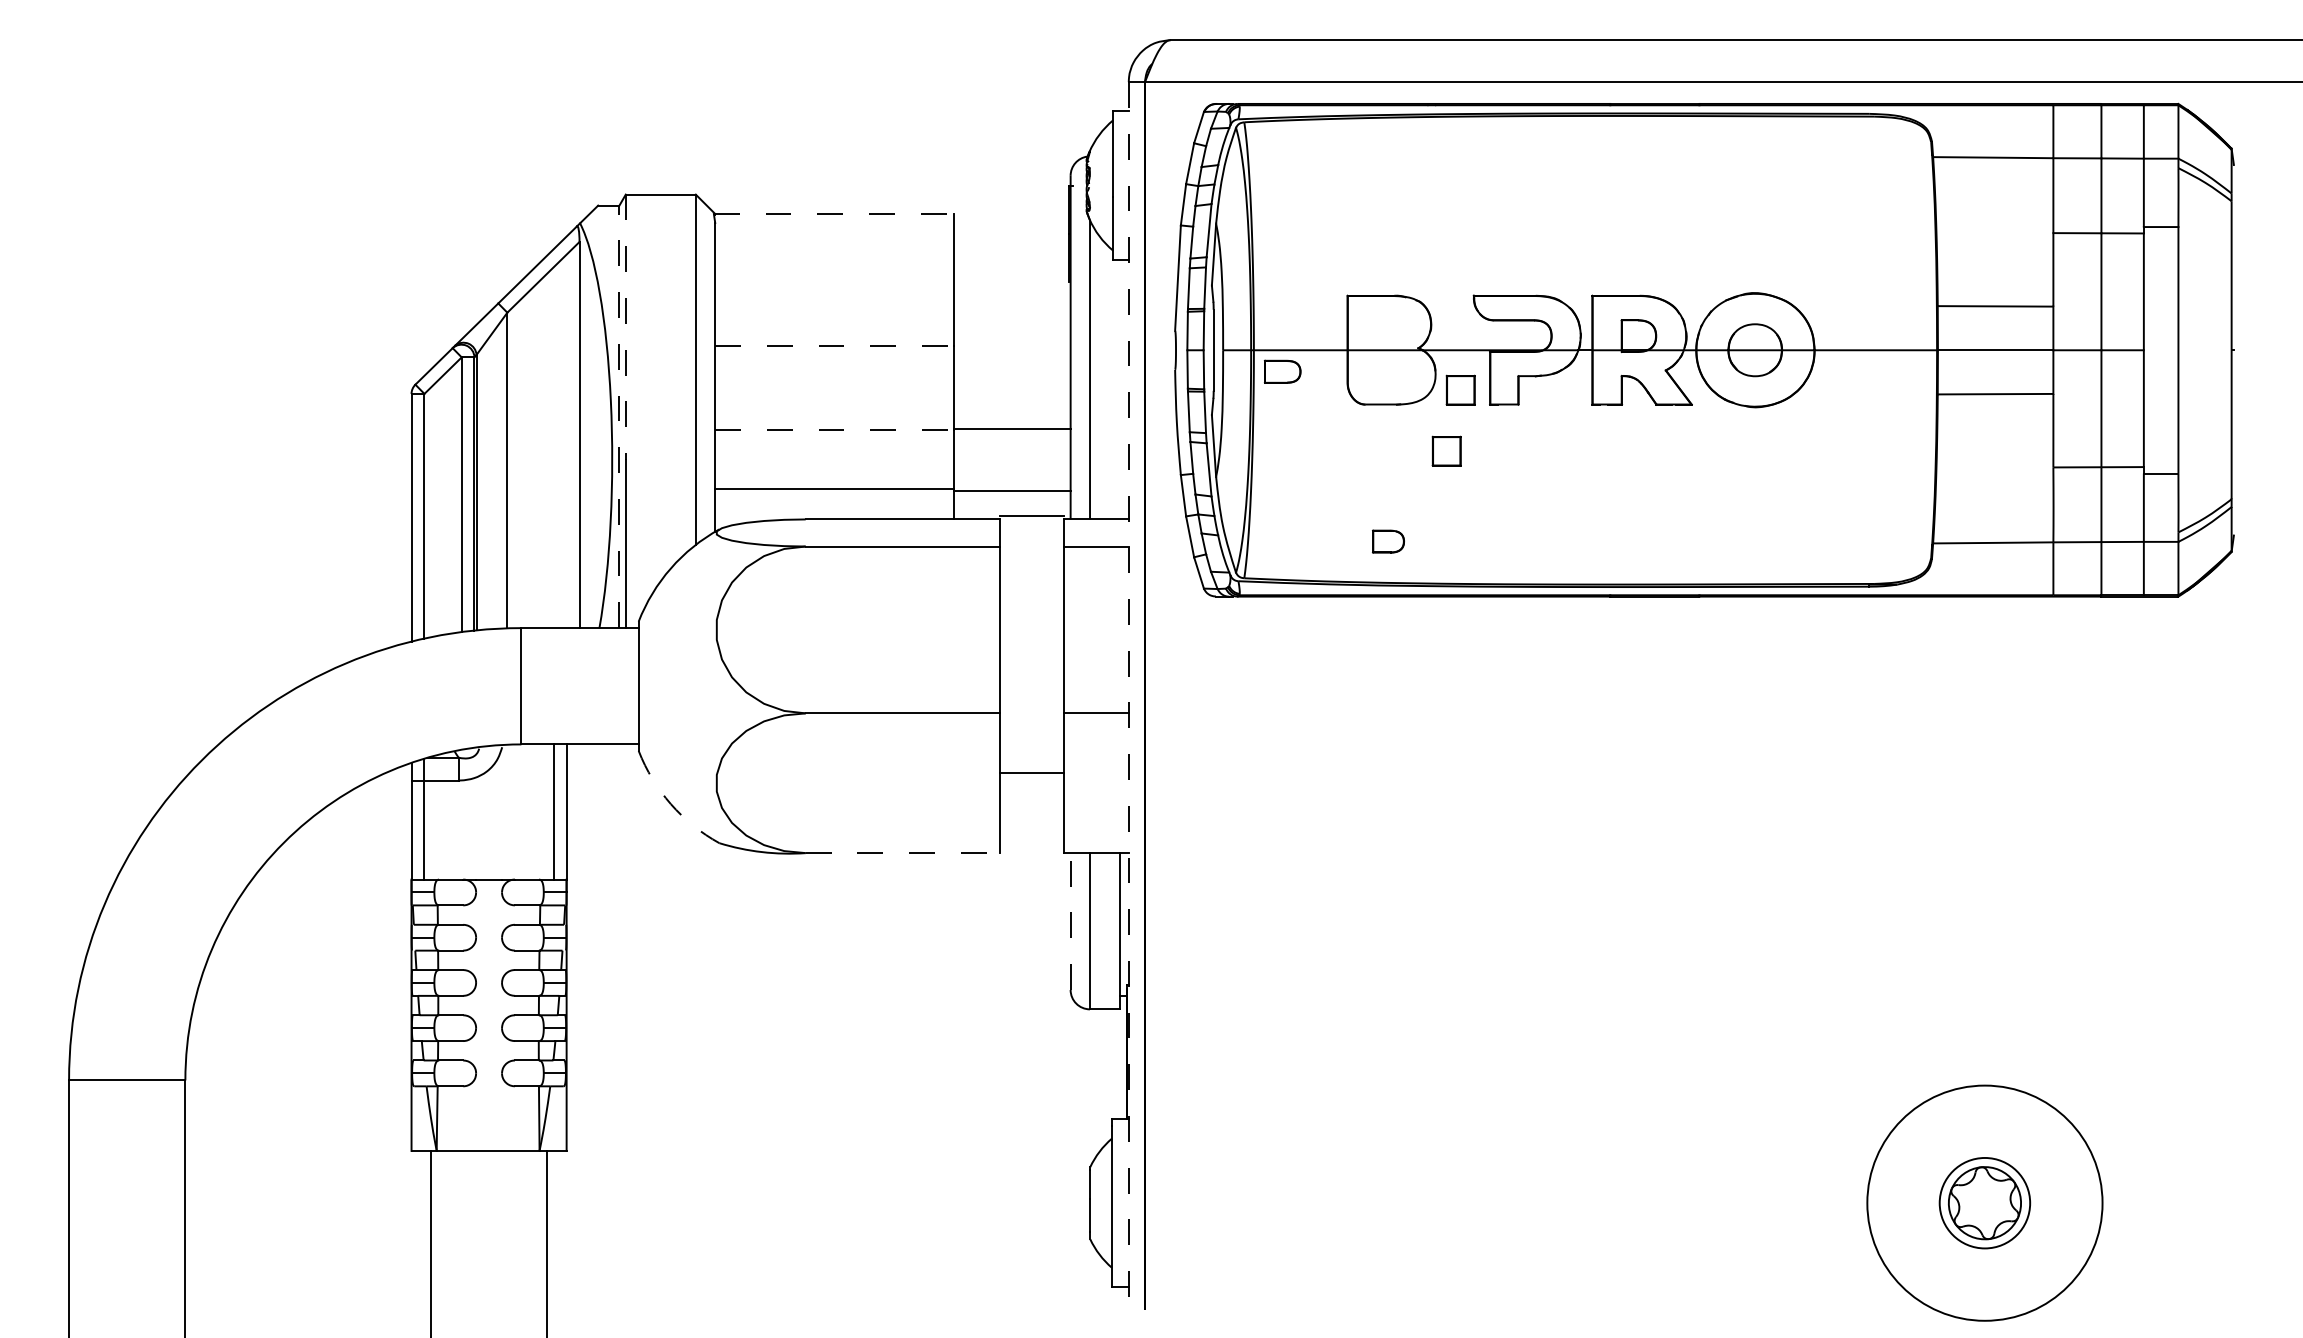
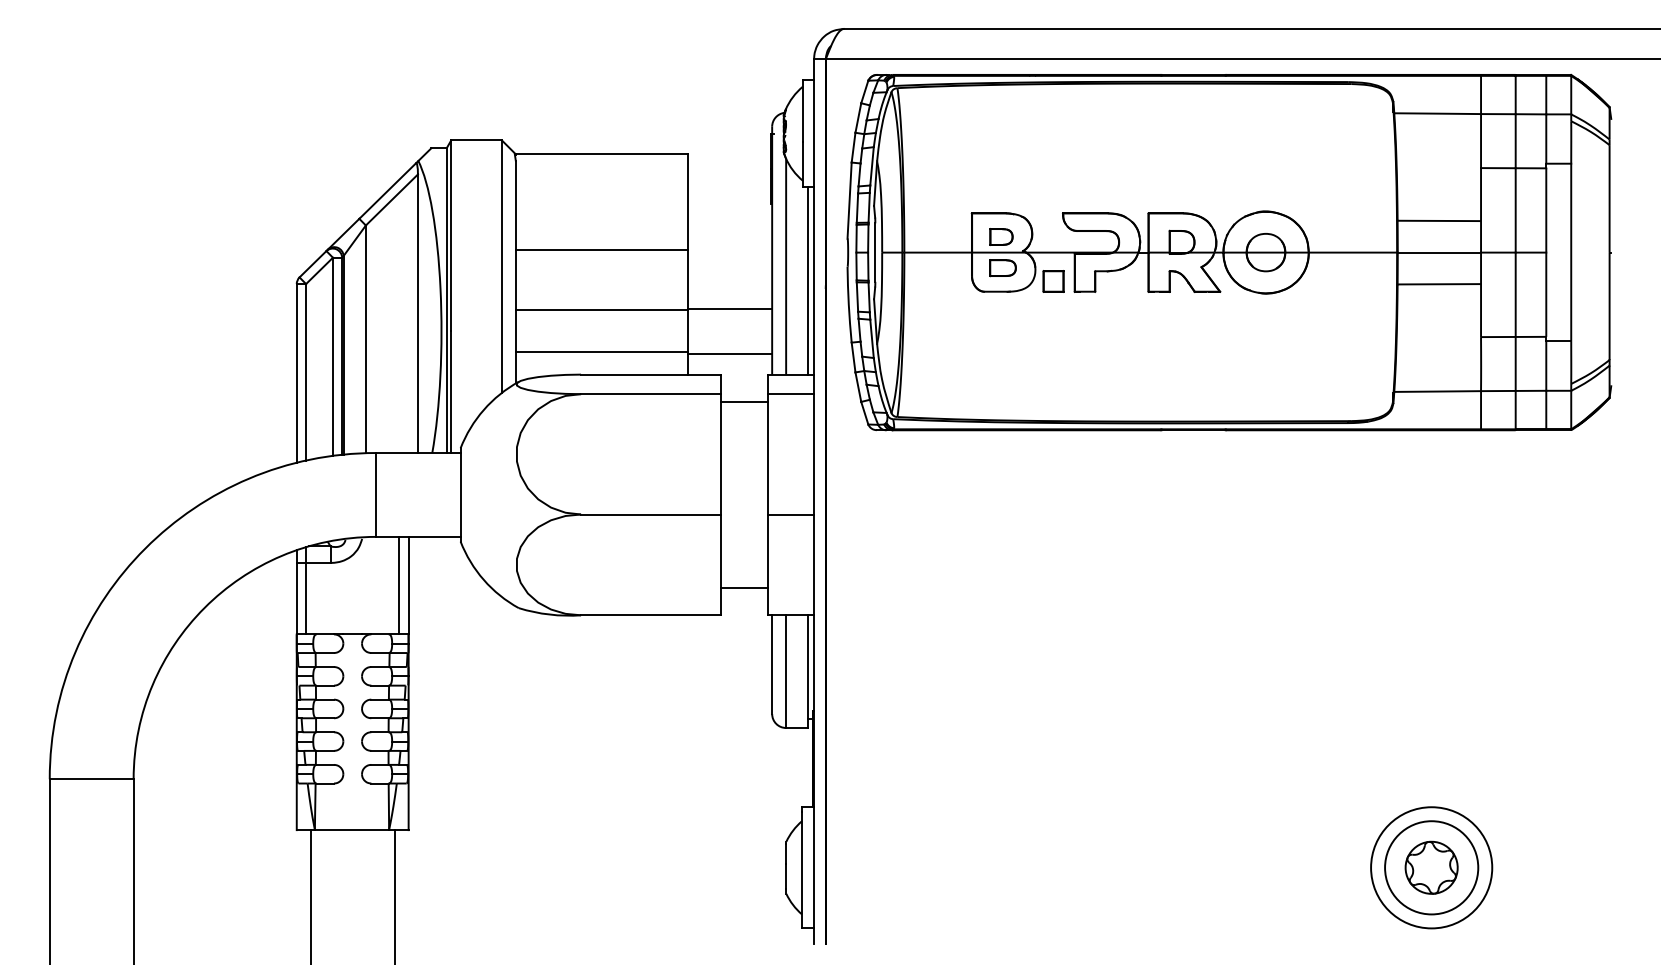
line: (834, 214) -> (601, 154), dashed -> solid
line: (625, 327) -> (451, 236), dashed -> solid
line: (834, 346) -> (601, 249), dashed -> solid
part: (1282, 371) -> (1002, 267), moved
line: (1119, 389) -> (807, 280), added
line: (619, 416) -> (446, 300), dashed -> solid
line: (834, 430) -> (601, 310), dashed -> solid
part: (1446, 450) -> (1043, 324), removed
line: (1031, 516) -> (743, 402), moved
part: (1388, 541) -> (1001, 236), moved
line: (1128, 695) -> (813, 501), dashed -> solid
line: (1031, 772) -> (743, 588), moved
arc: (670, 804) -> (483, 580), dashed -> solid
line: (902, 853) -> (650, 615), dashed -> solid
line: (1070, 921) -> (772, 664), dashed -> solid
circle: (1984, 1202) -> (1431, 867), size x1.43
circle: (1984, 1203) -> (1431, 868), size x0.71

